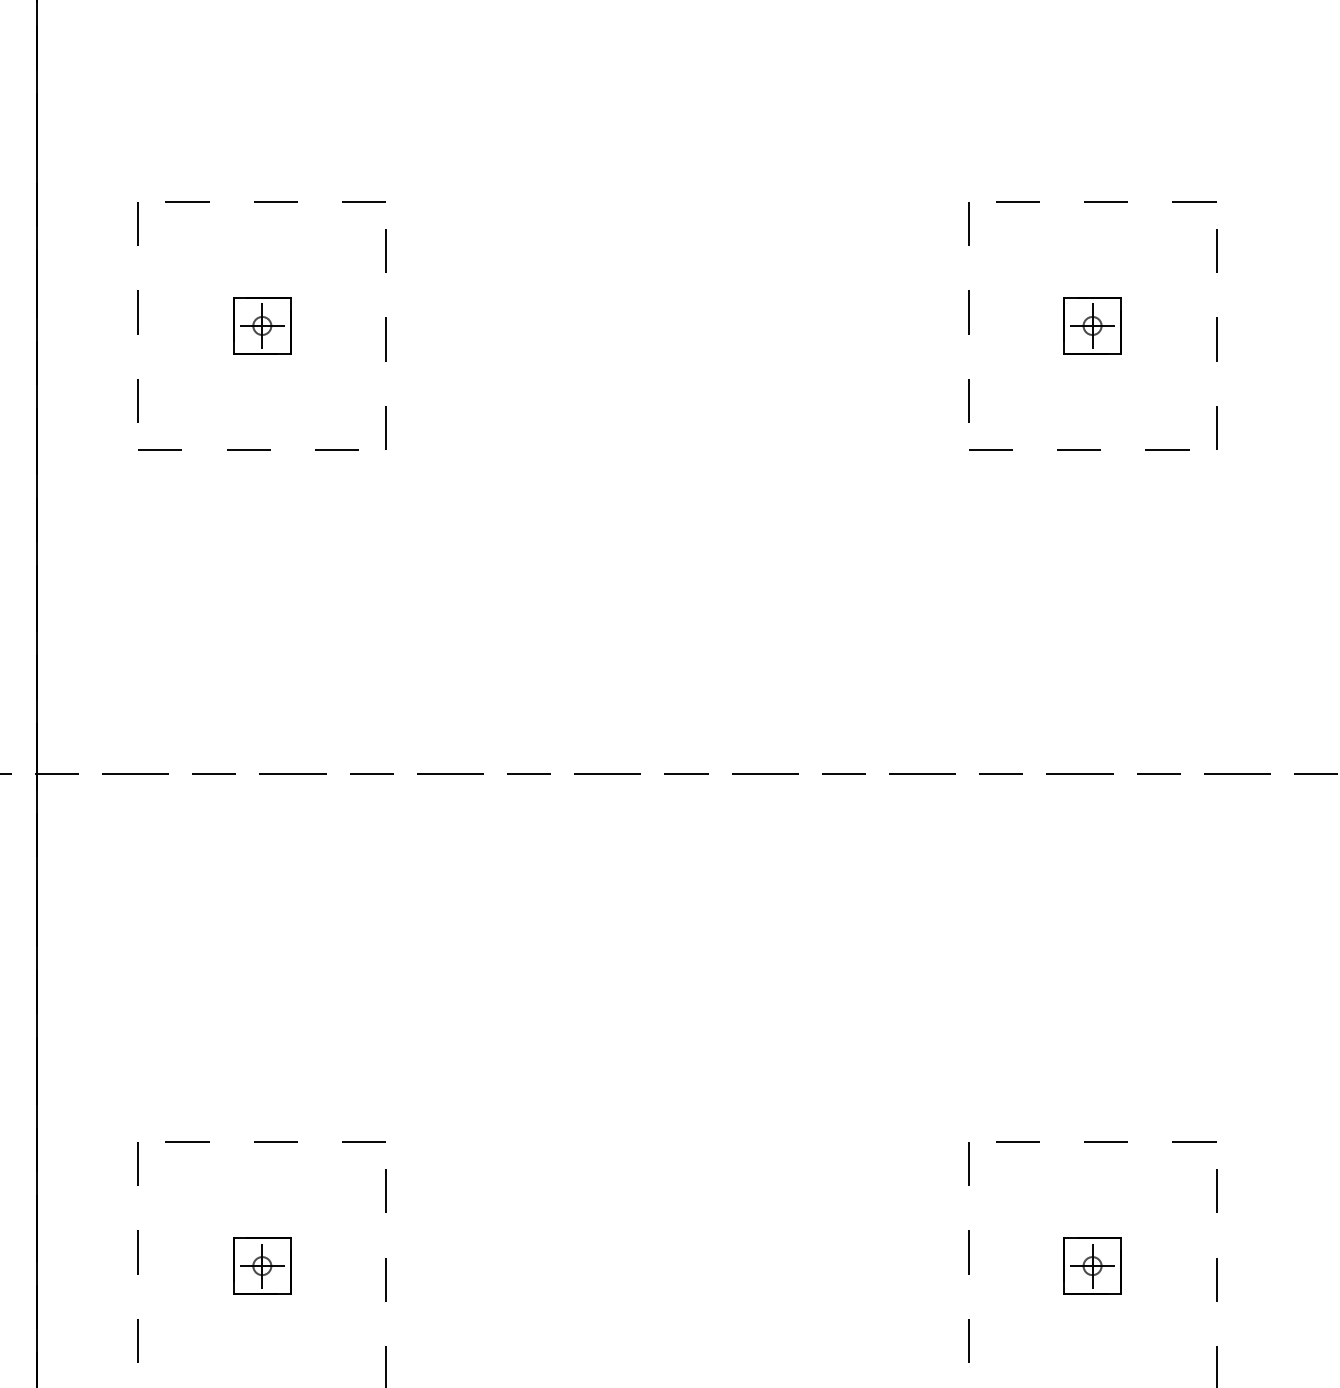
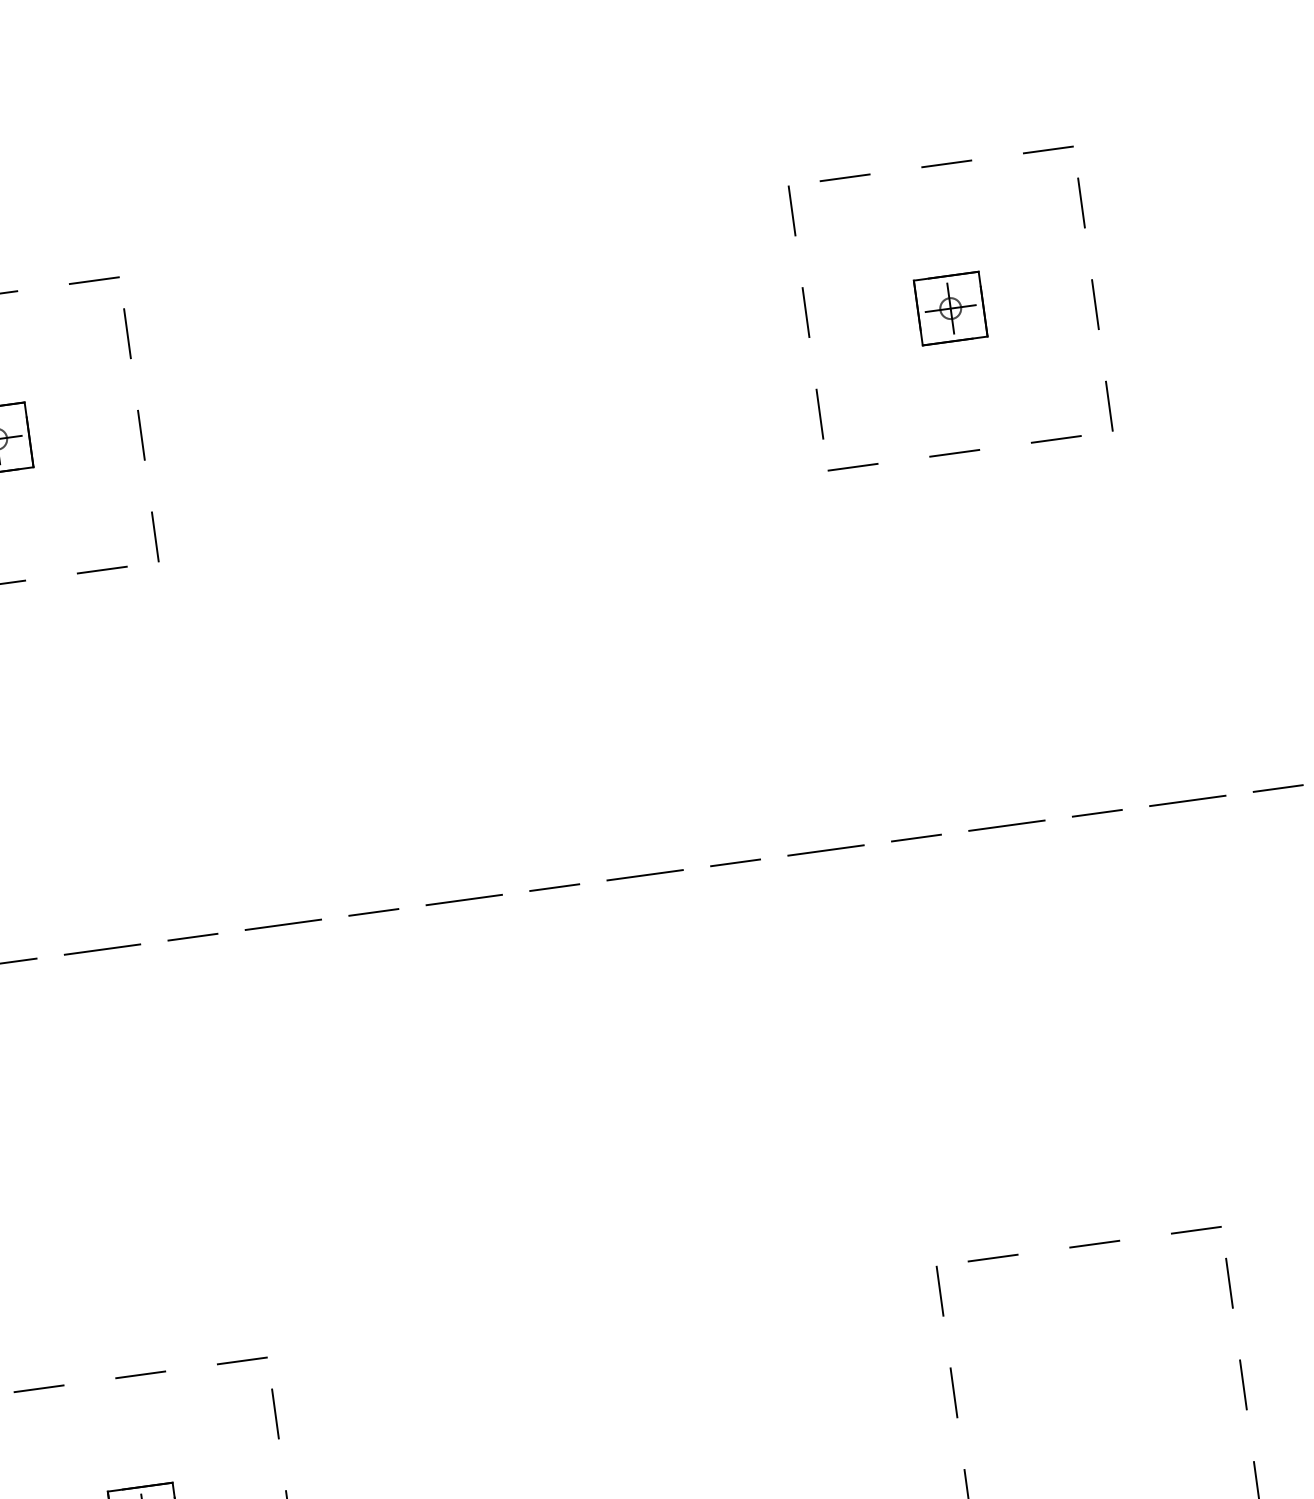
part: (1092, 1265) -> (1098, 1388), removed

